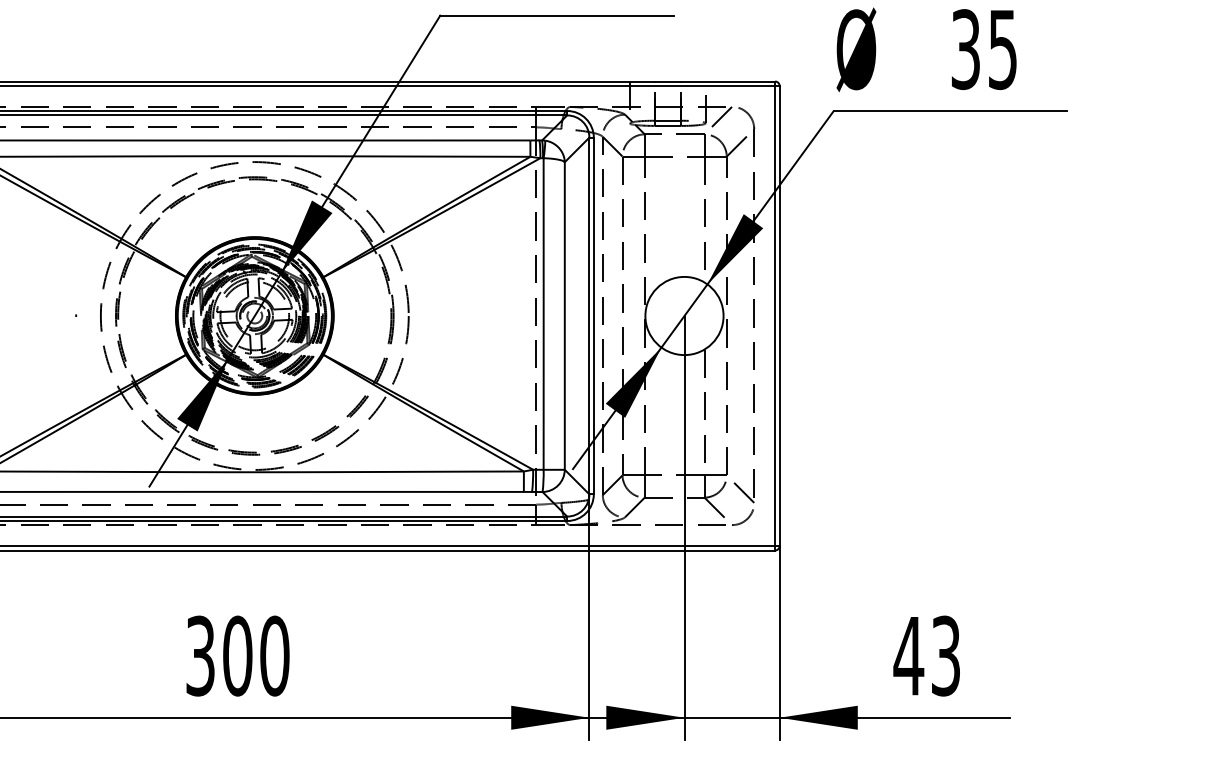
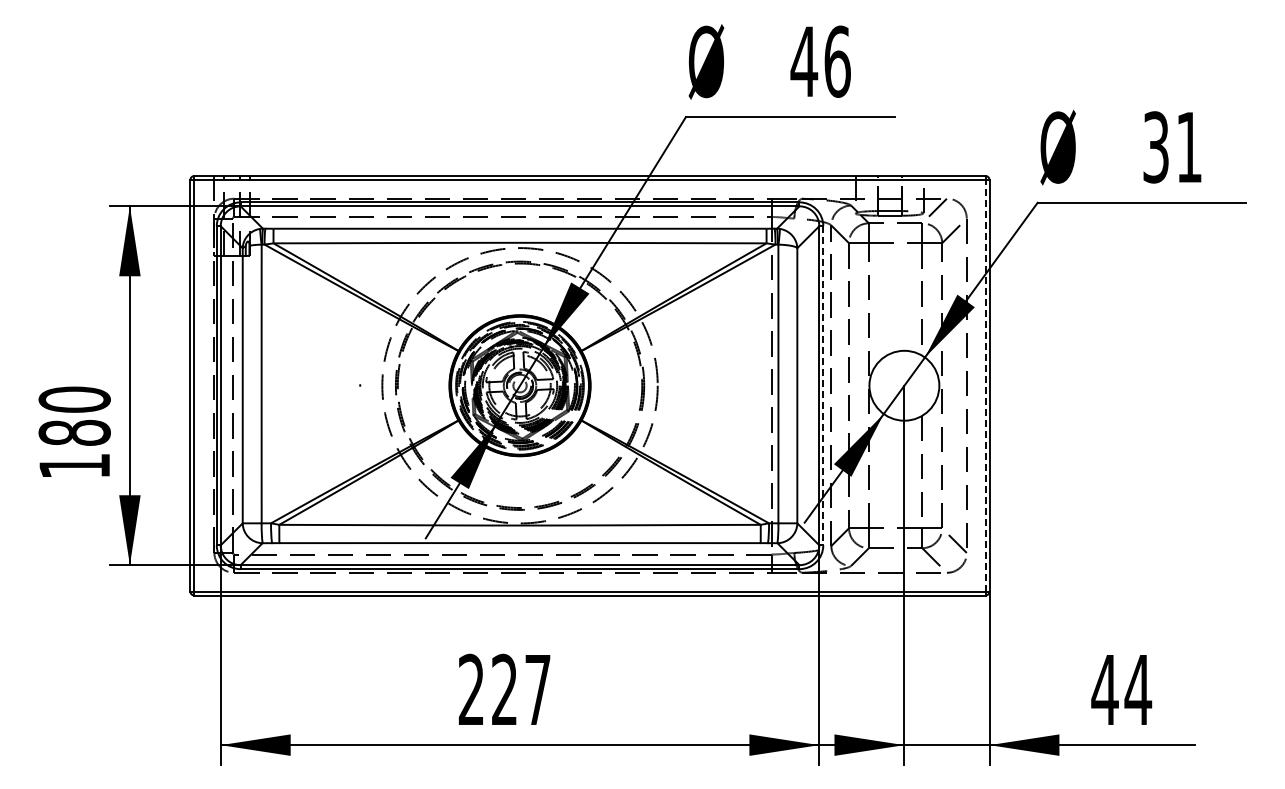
text: (1002, 49) -> (1188, 147), 35 -> 31
line: (594, 315) -> (823, 385), solid -> dashed
line: (775, 315) -> (985, 385), solid -> dashed
text: (237, 655) -> (504, 689), 300 -> 227
text: (946, 655) -> (1138, 689), 43 -> 44

